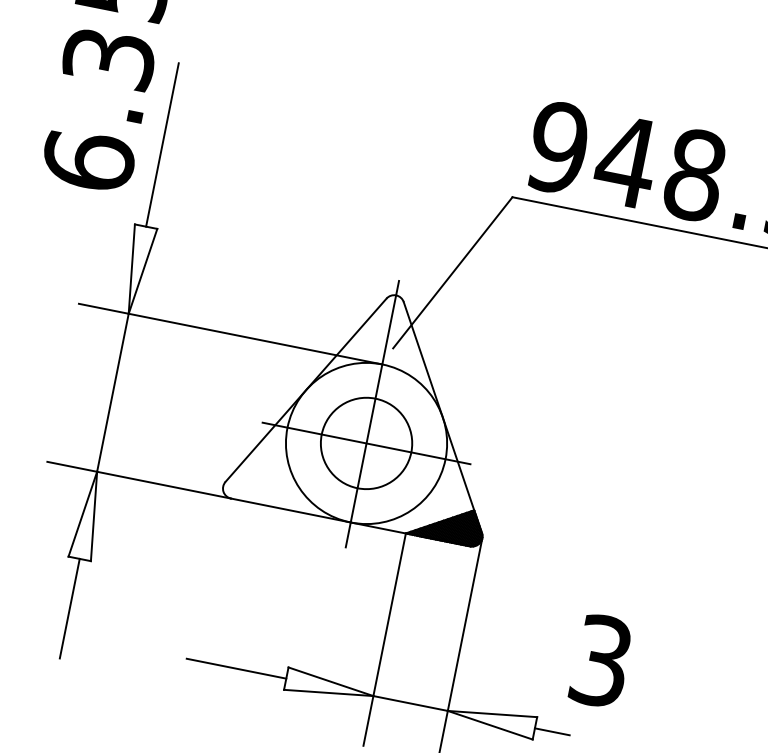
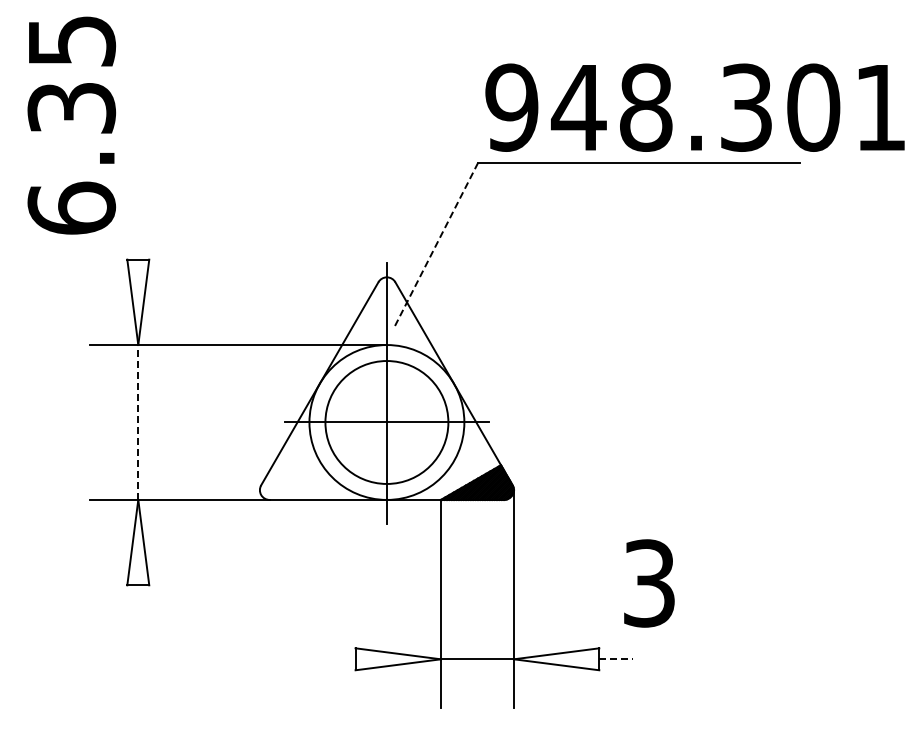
line: (162, 144) -> (138, 179), removed
line: (453, 273) -> (436, 245), solid -> dashed
line: (113, 391) -> (138, 421), solid -> dashed
circle: (366, 443) -> (386, 422), size x1.4
line: (70, 608) -> (138, 633), removed
line: (236, 668) -> (306, 659), removed
line: (552, 732) -> (616, 659), solid -> dashed

